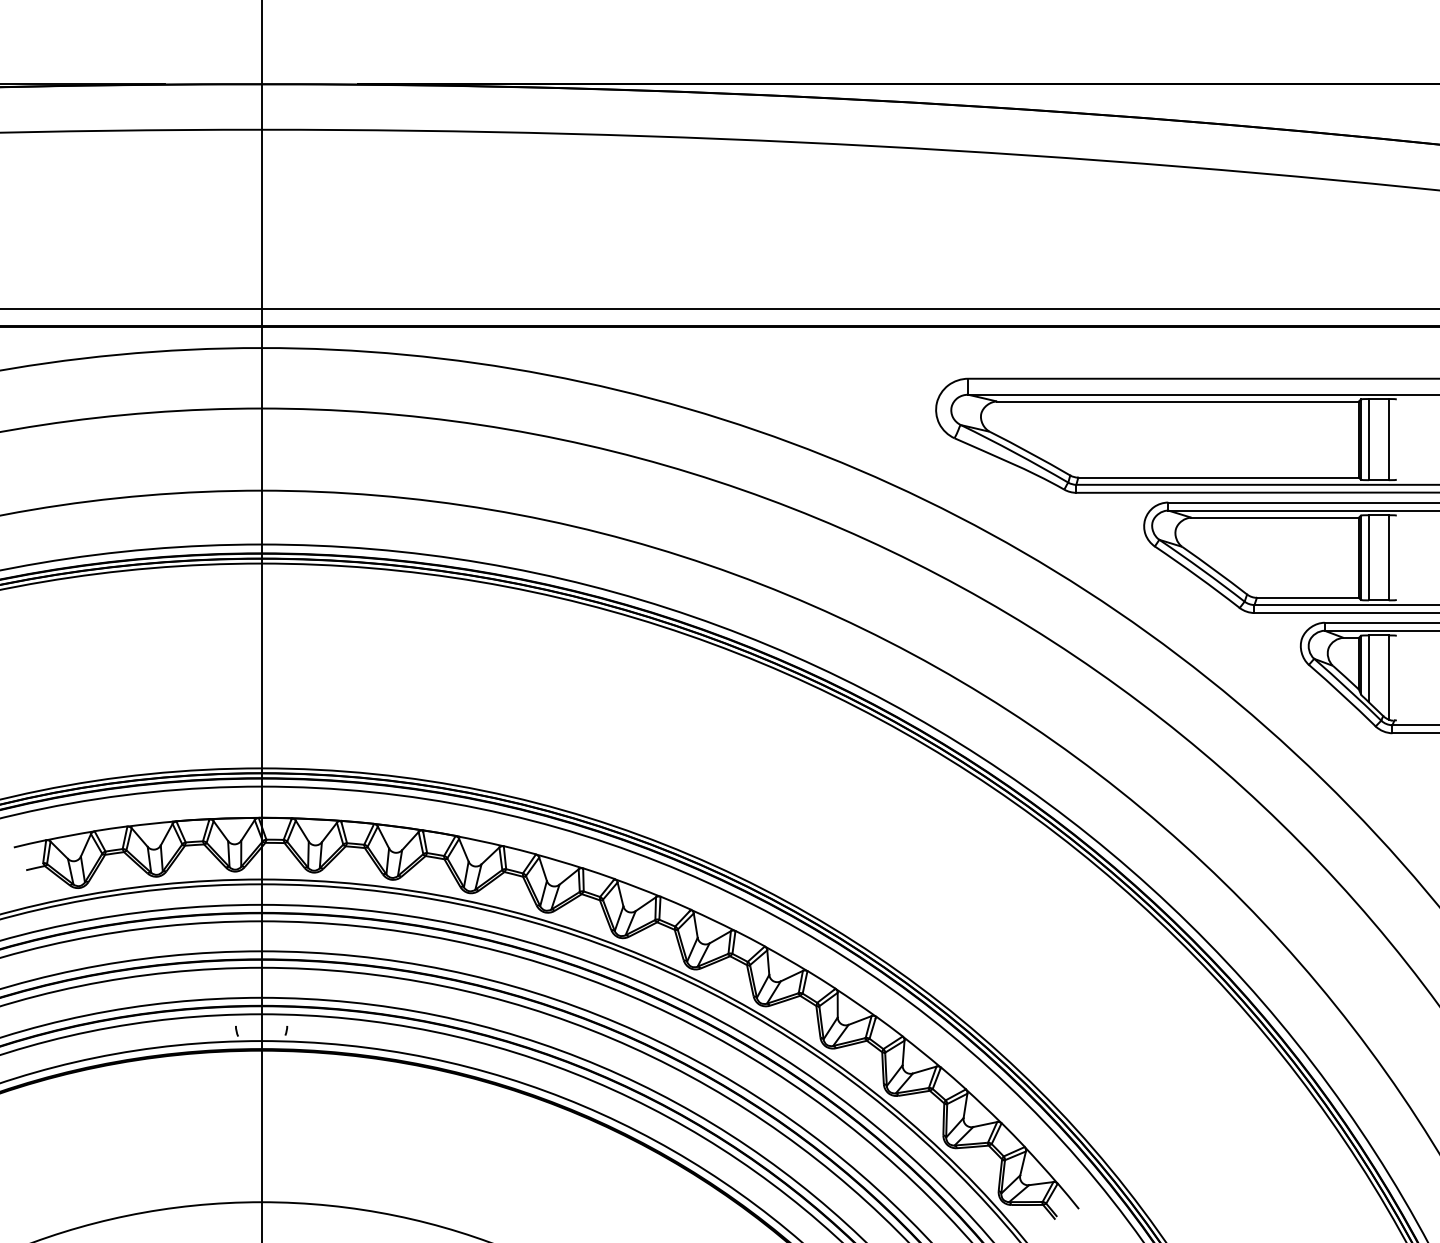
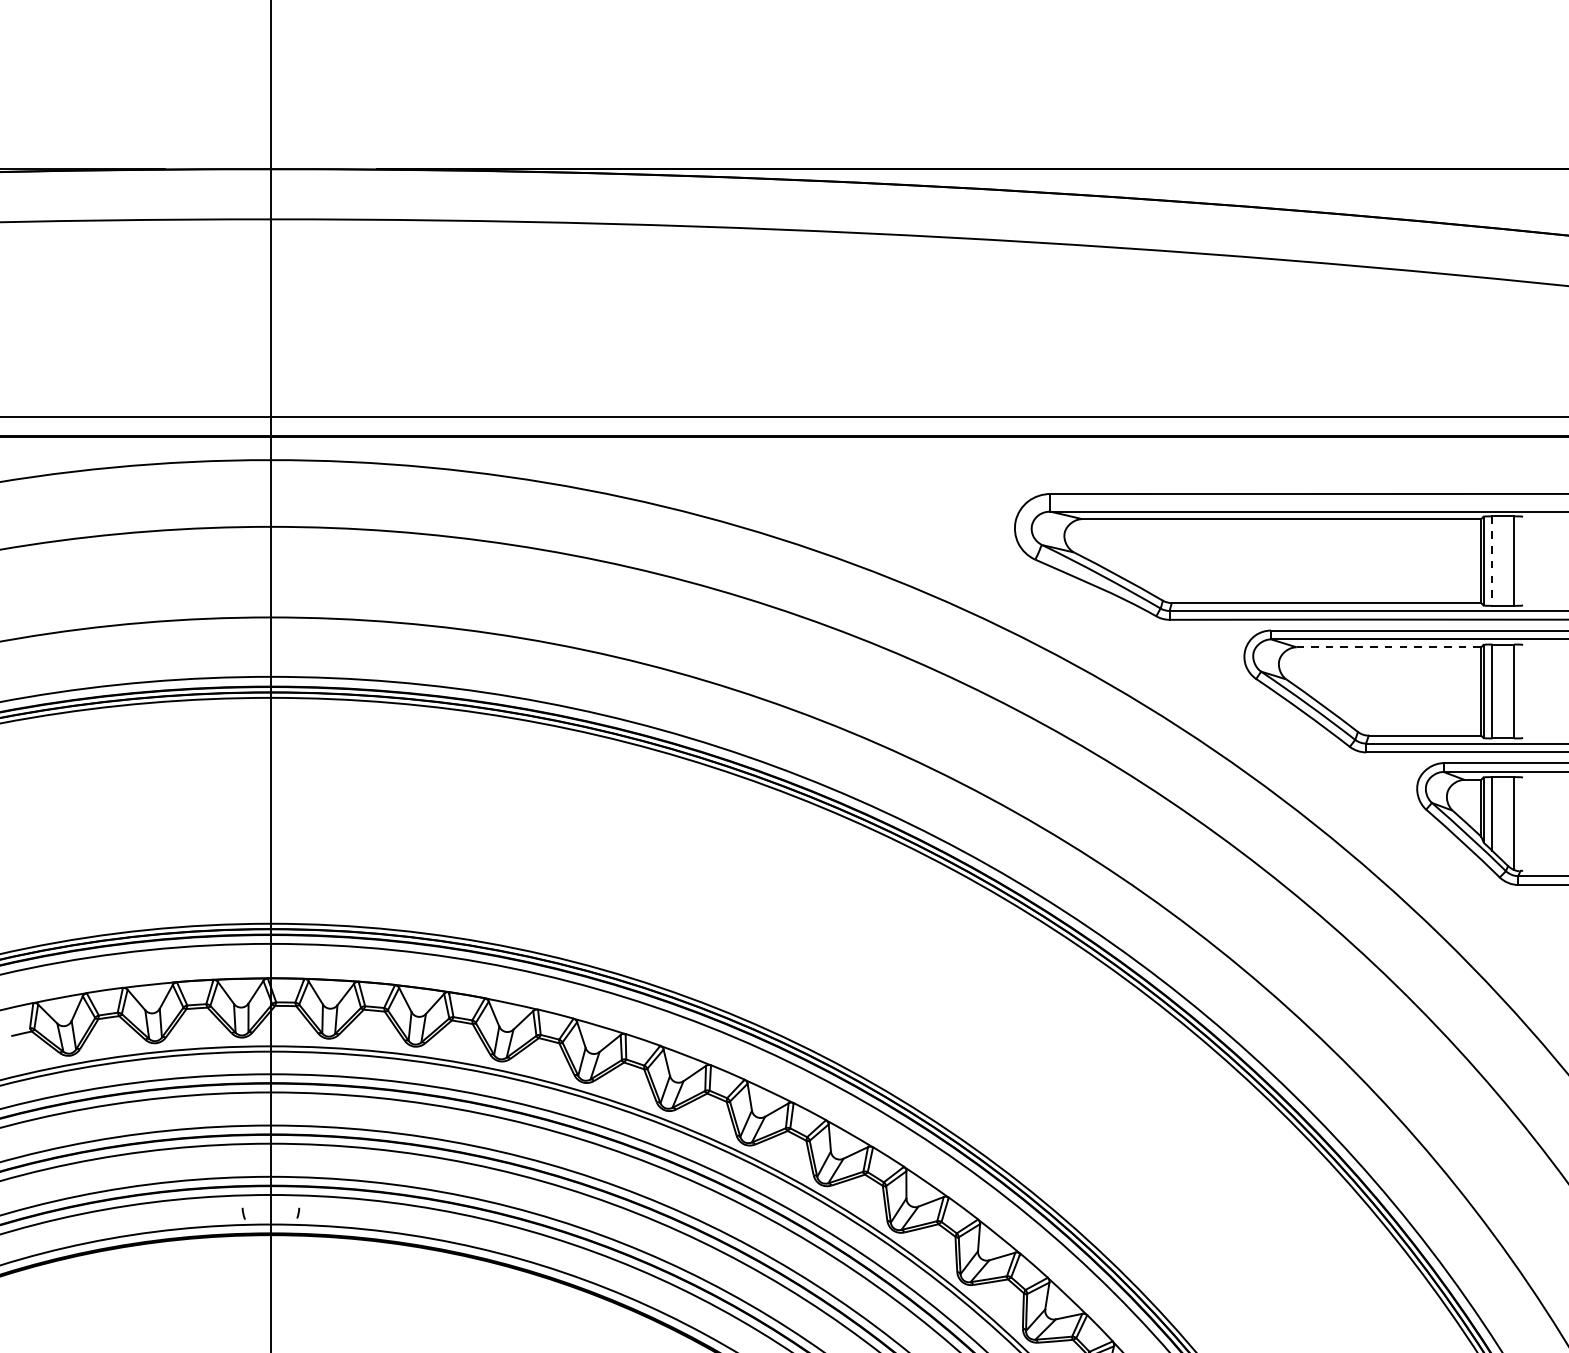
line: (1368, 439) -> (1491, 561), solid -> dashed
line: (1275, 517) -> (1389, 647), solid -> dashed

